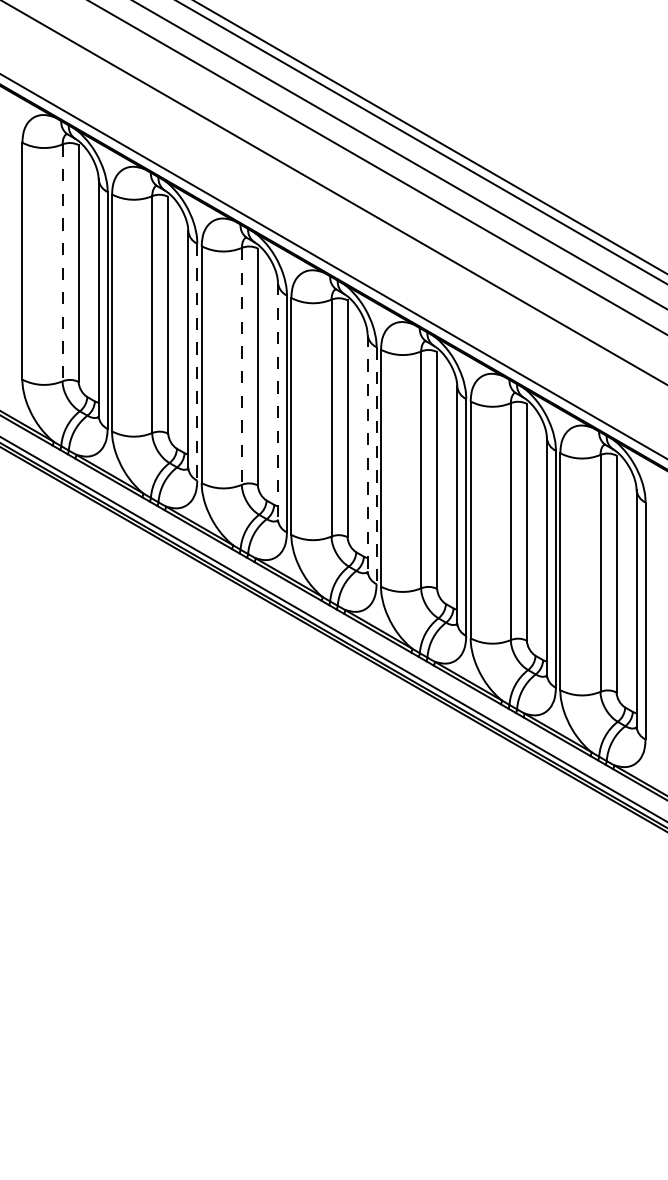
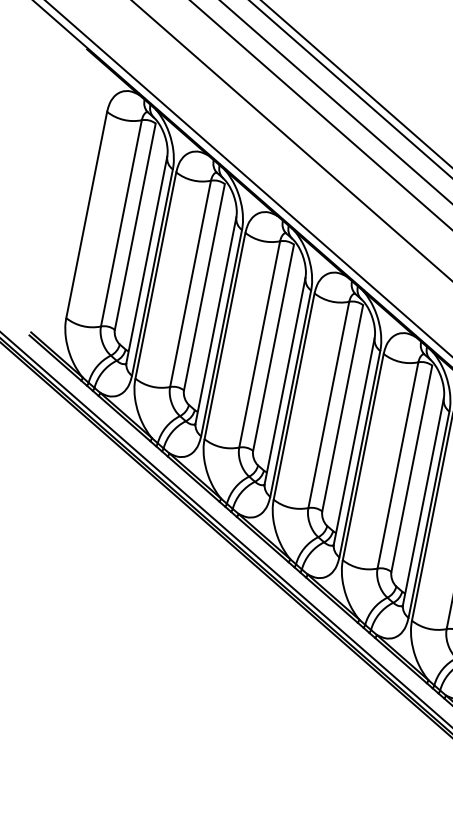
line: (62, 263) -> (121, 223), dashed -> solid
line: (197, 362) -> (221, 333), dashed -> solid
line: (241, 366) -> (259, 344), dashed -> solid
line: (277, 401) -> (284, 381), dashed -> solid
line: (367, 453) -> (354, 441), dashed -> solid
line: (376, 466) -> (359, 454), dashed -> solid

